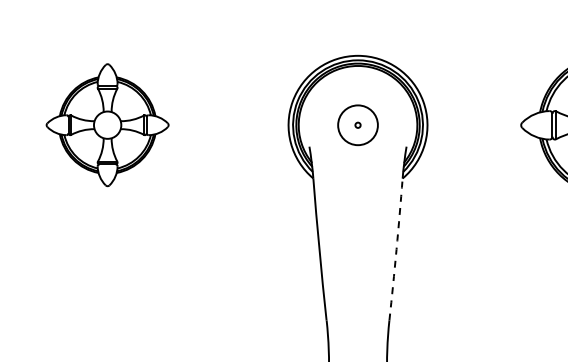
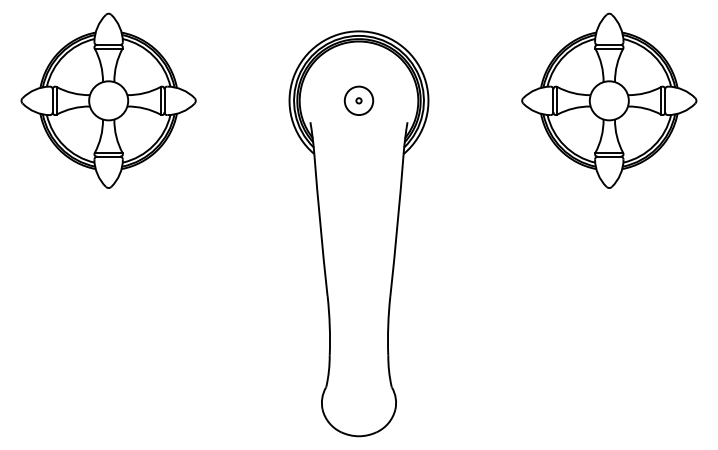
part: (107, 124) -> (108, 100), size x1.43
circle: (357, 124) -> (358, 100), size x0.71
arc: (396, 249) -> (397, 225), dashed -> solid

